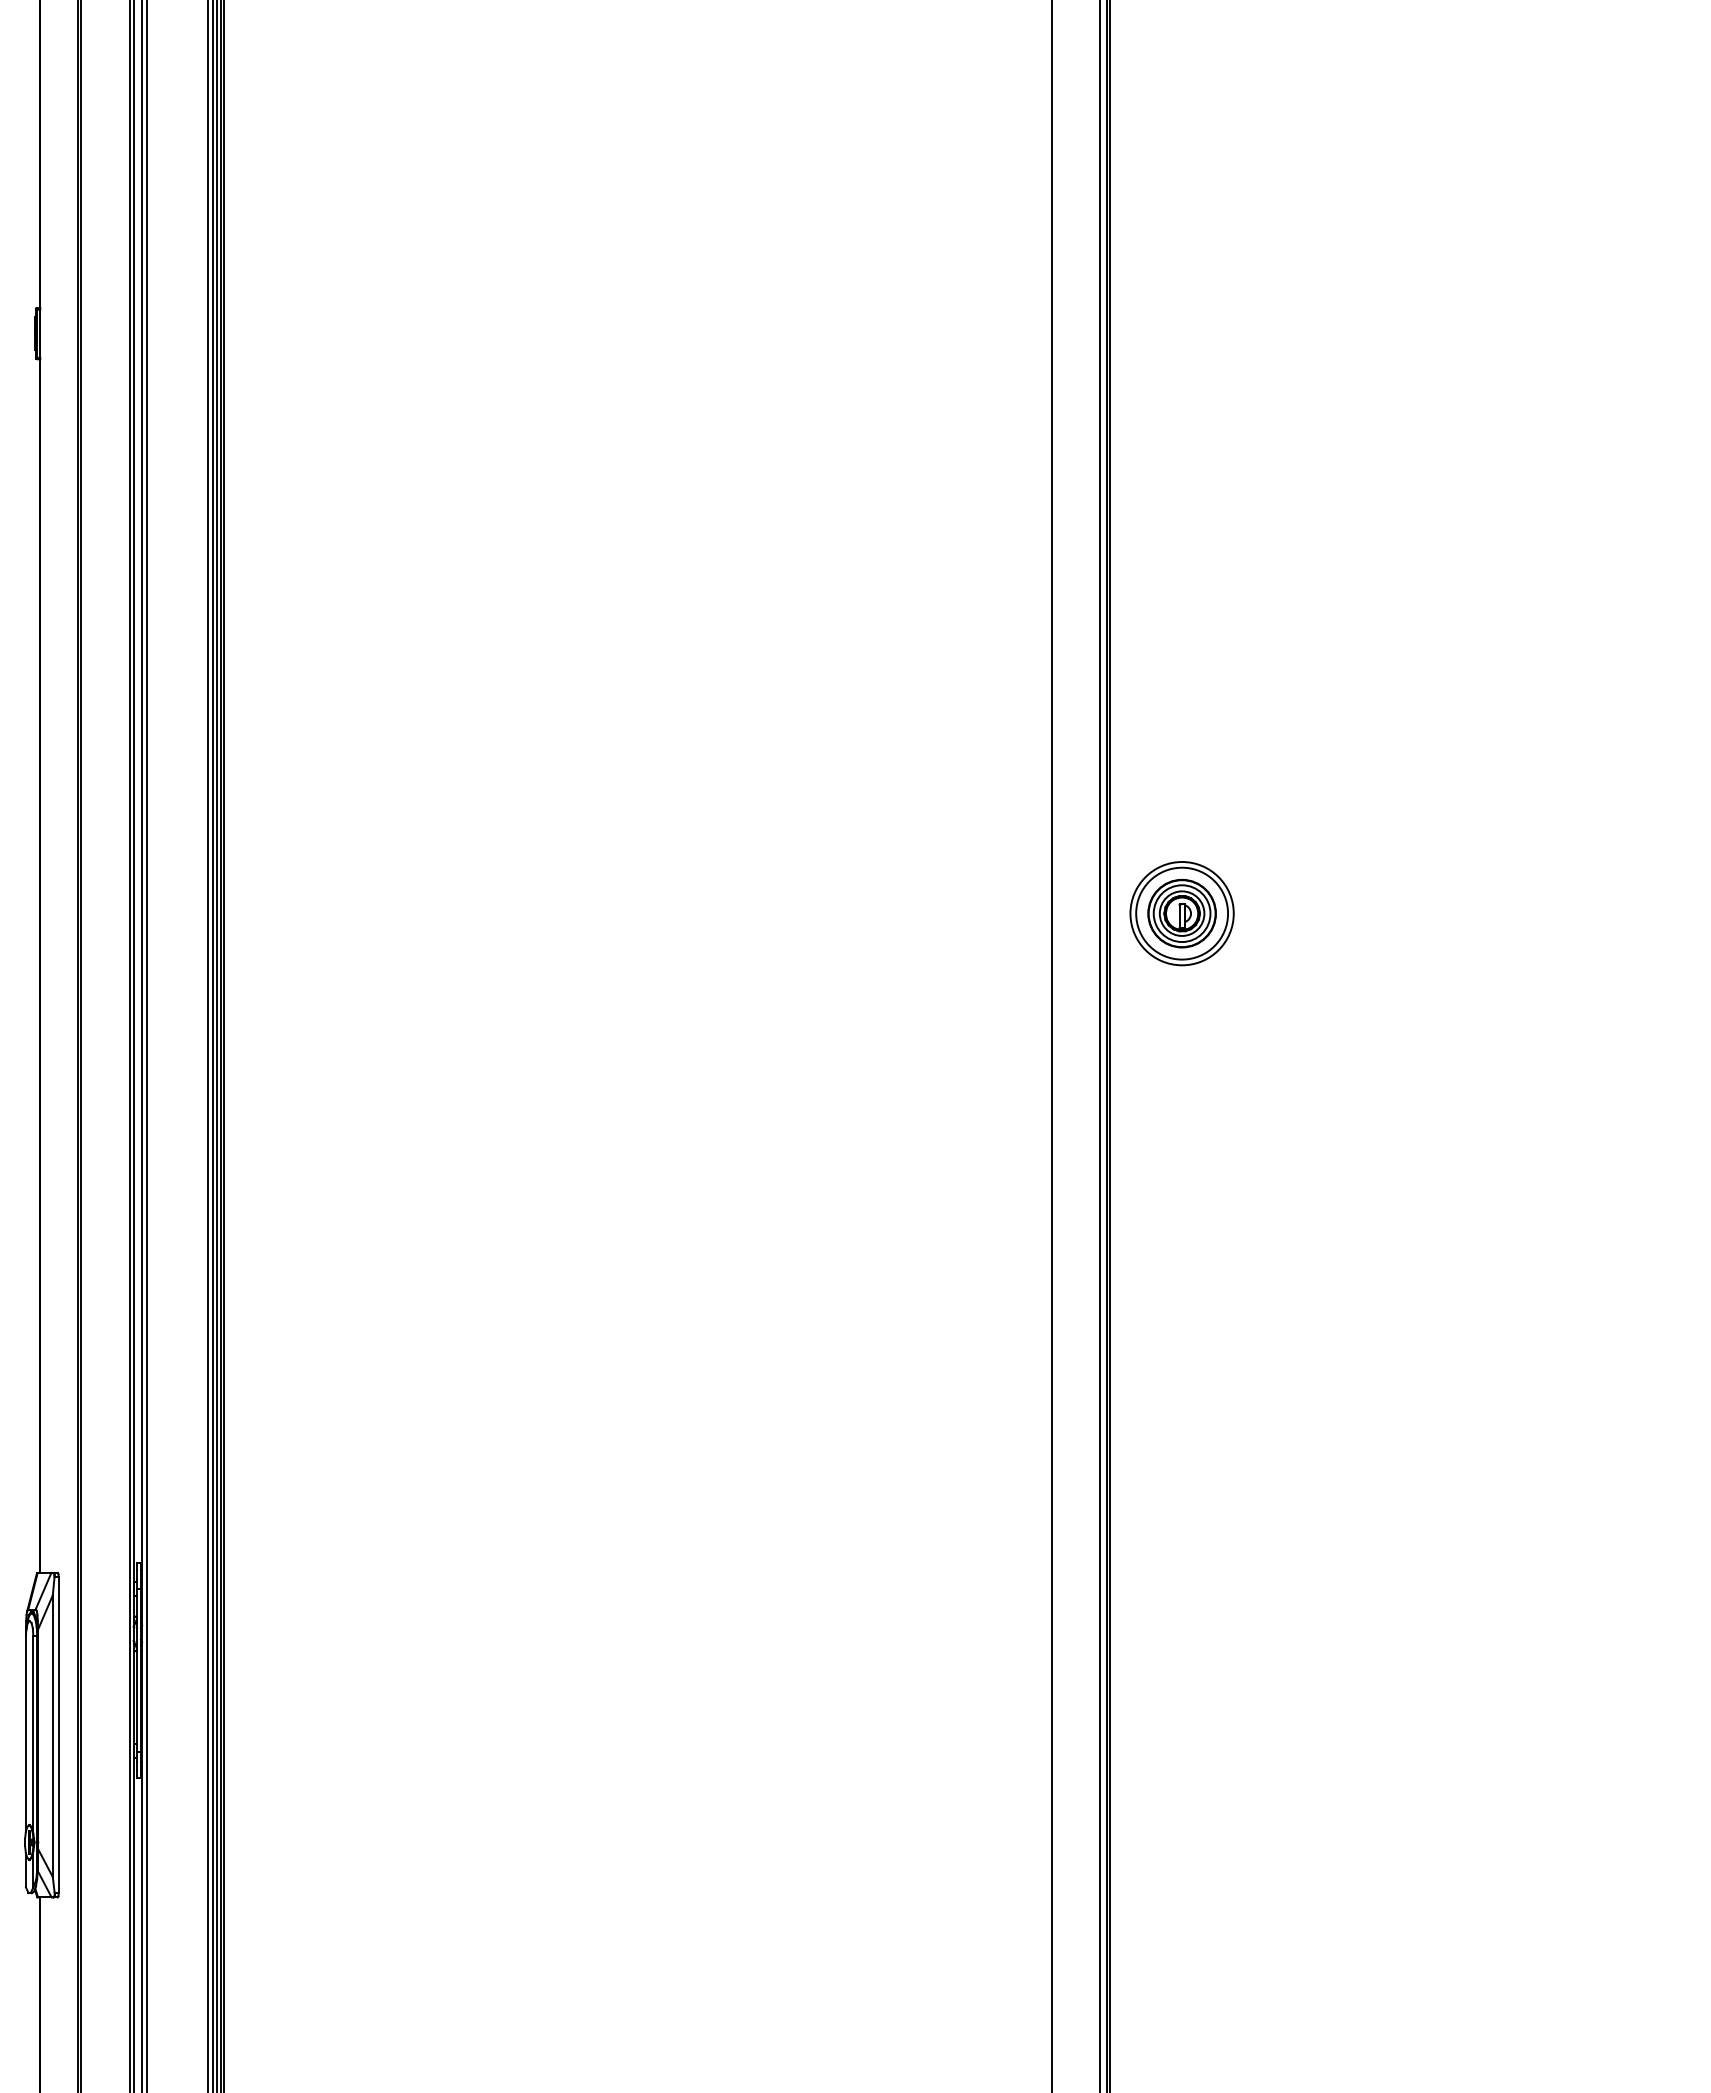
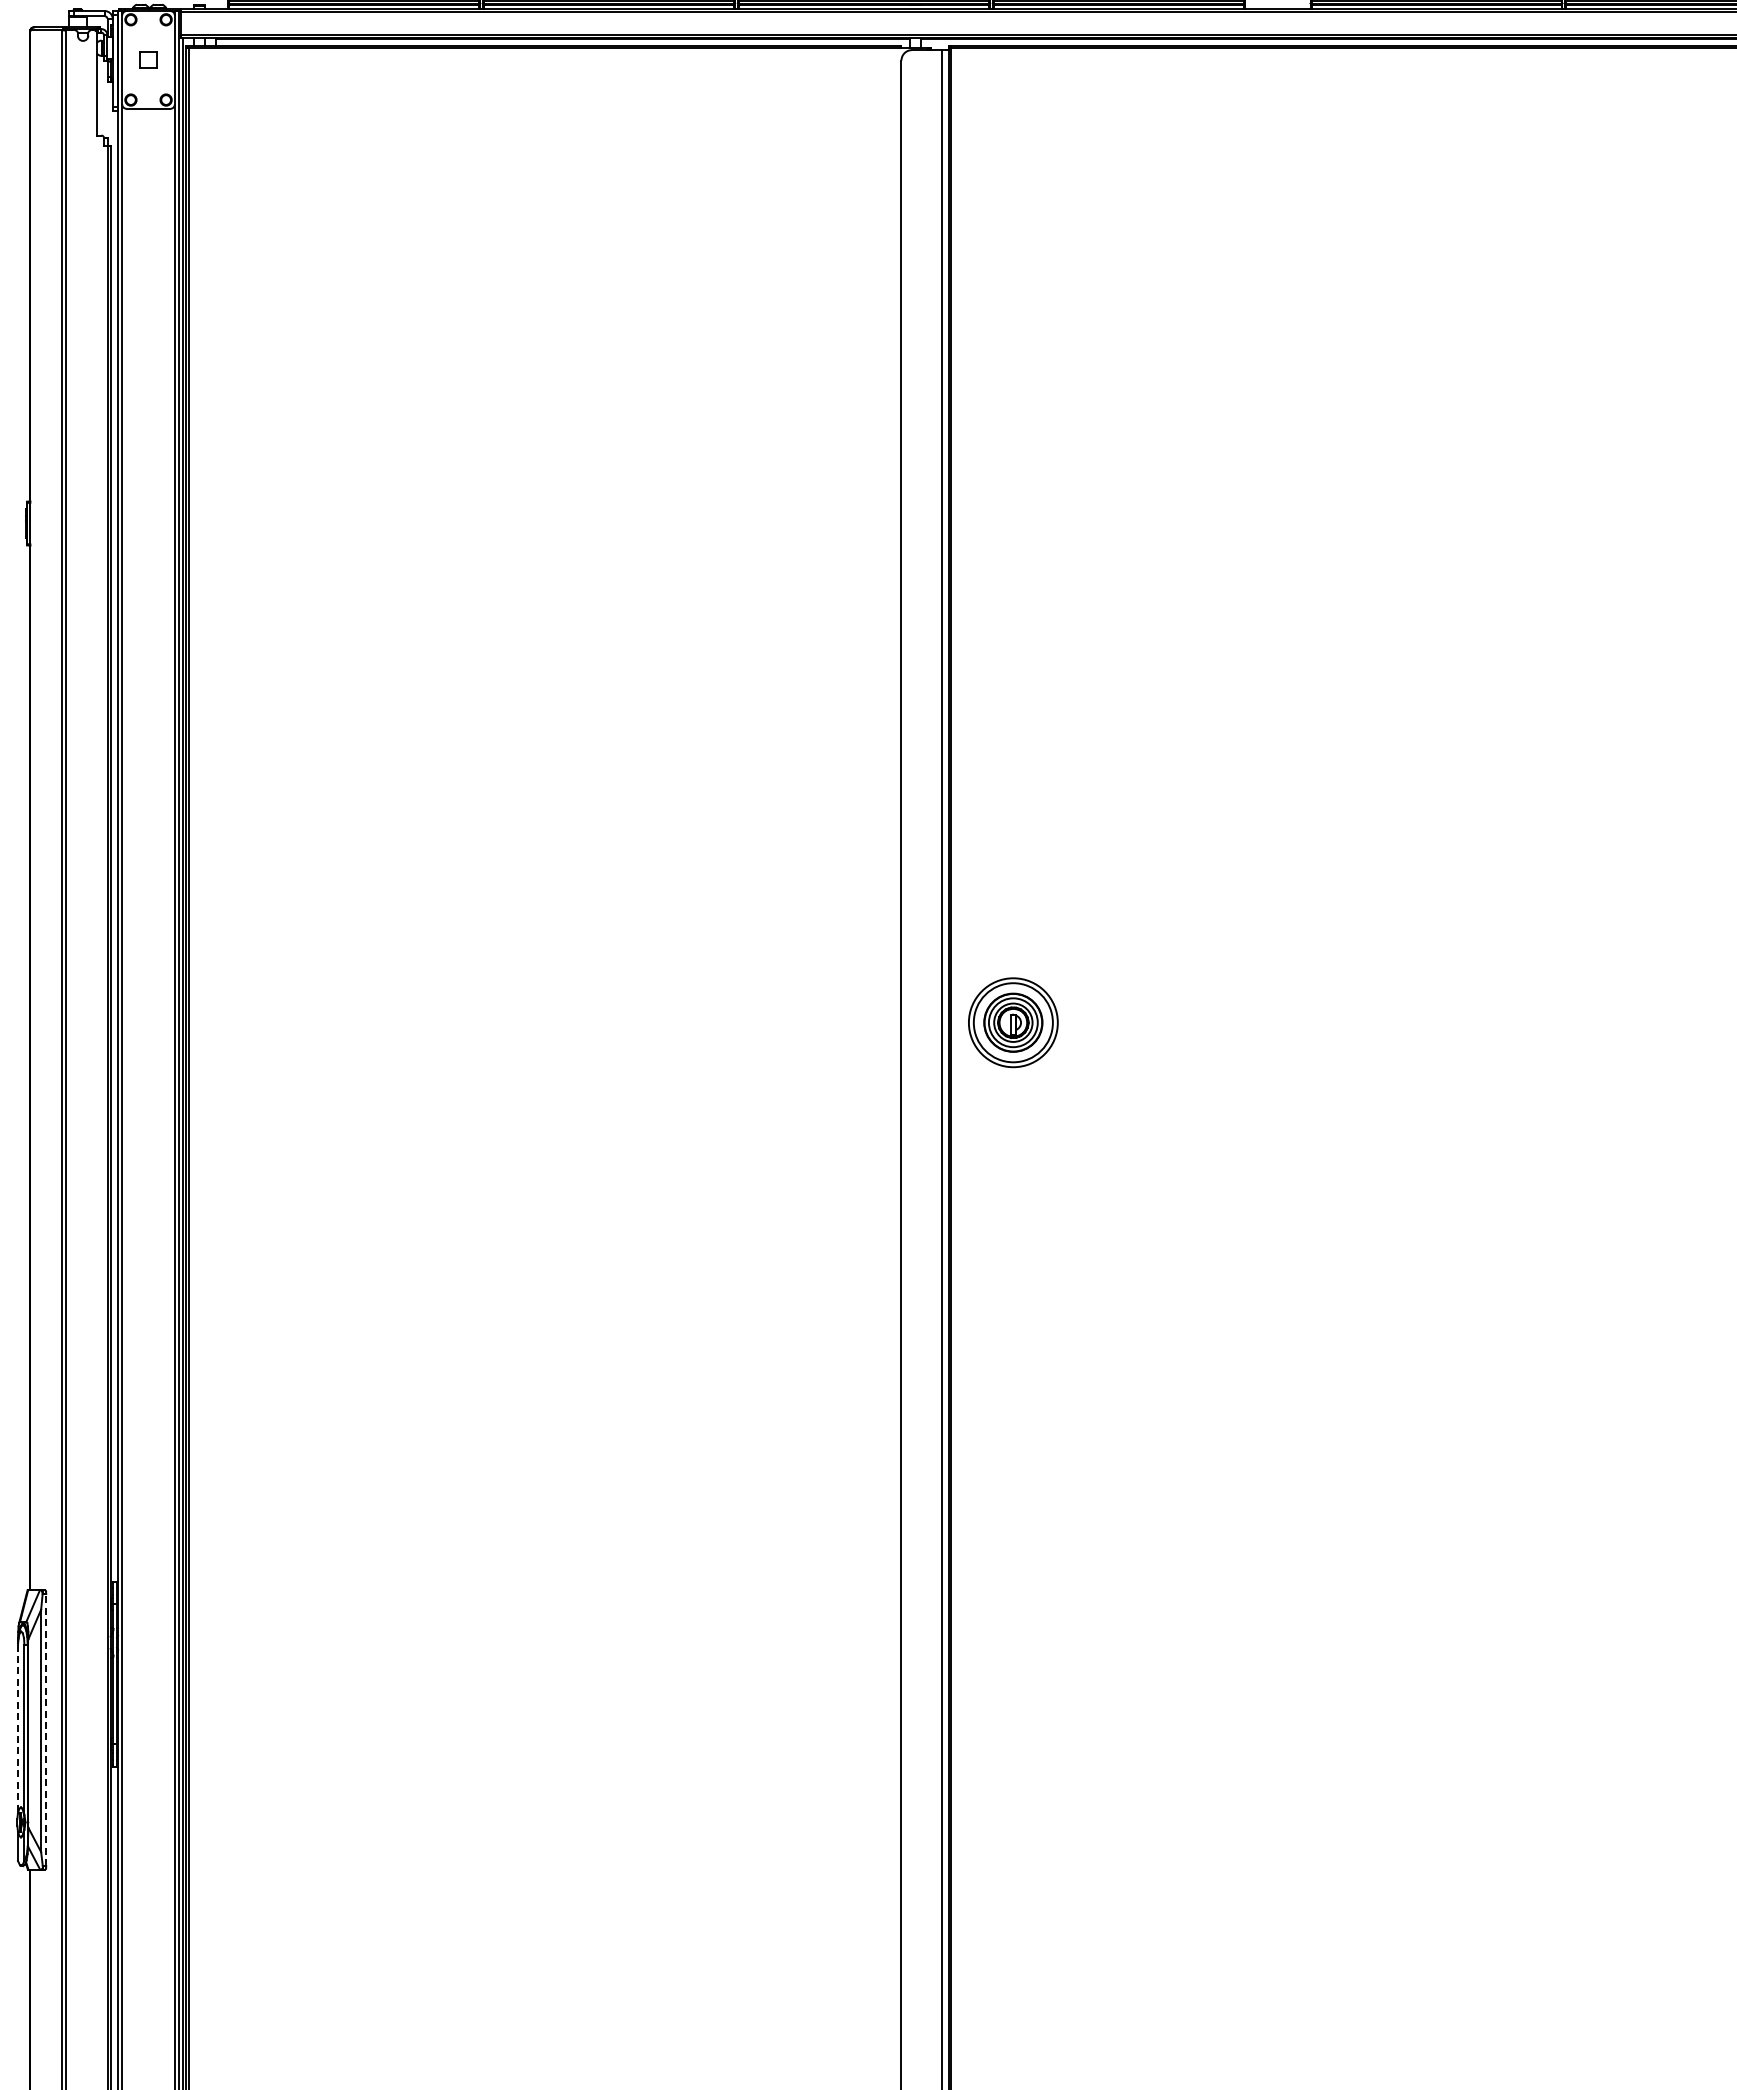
line: (26, 1734) -> (18, 1729), solid -> dashed
line: (59, 1734) -> (46, 1729), solid -> dashed

